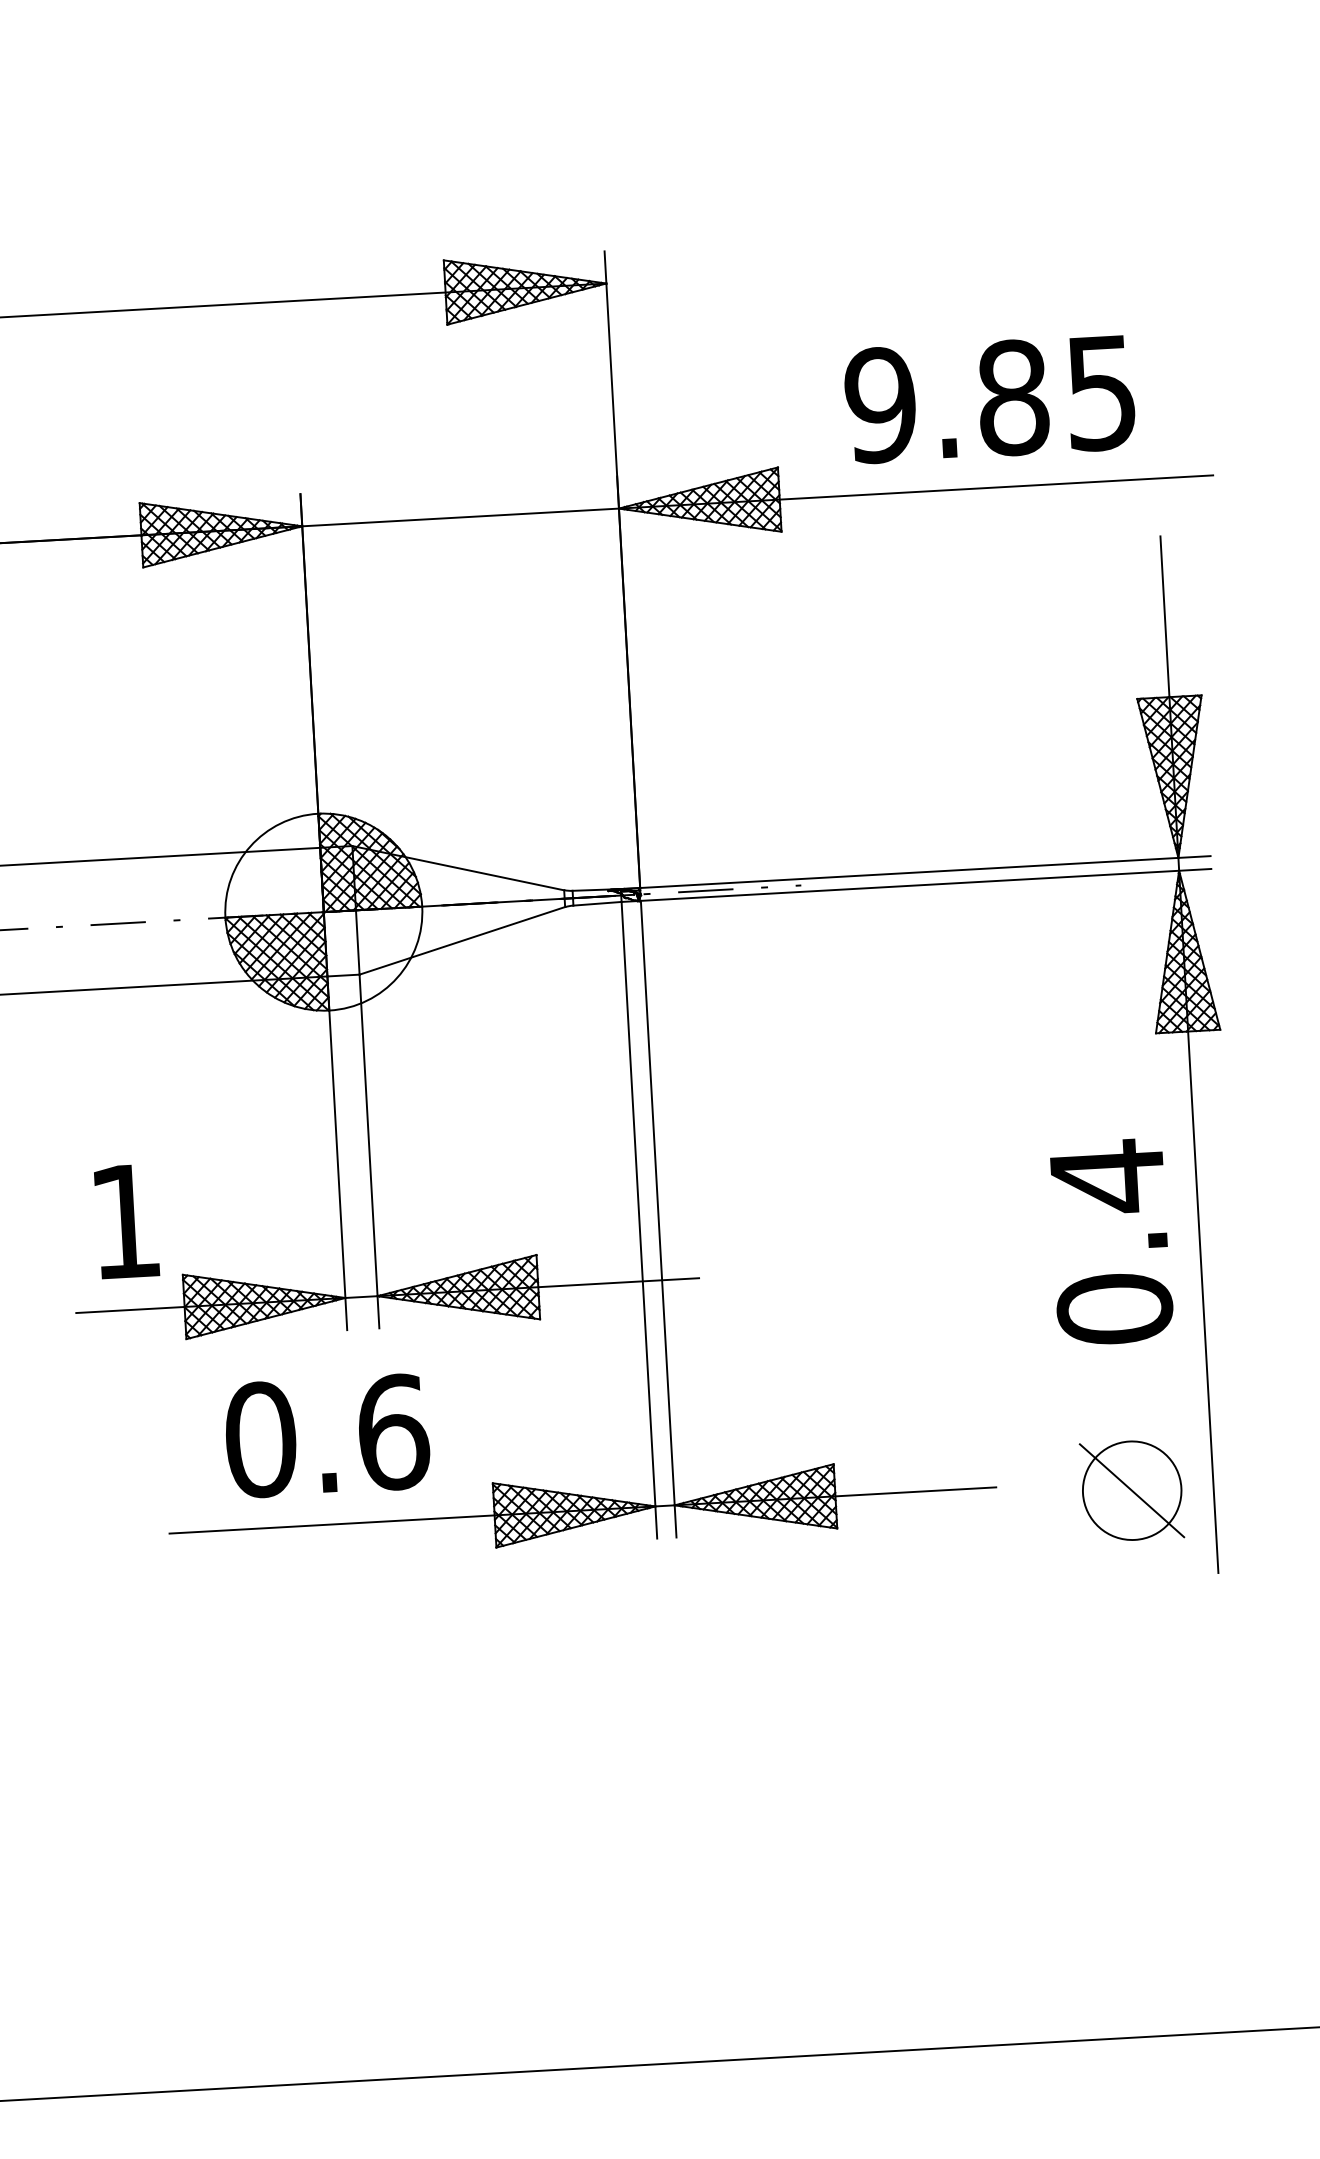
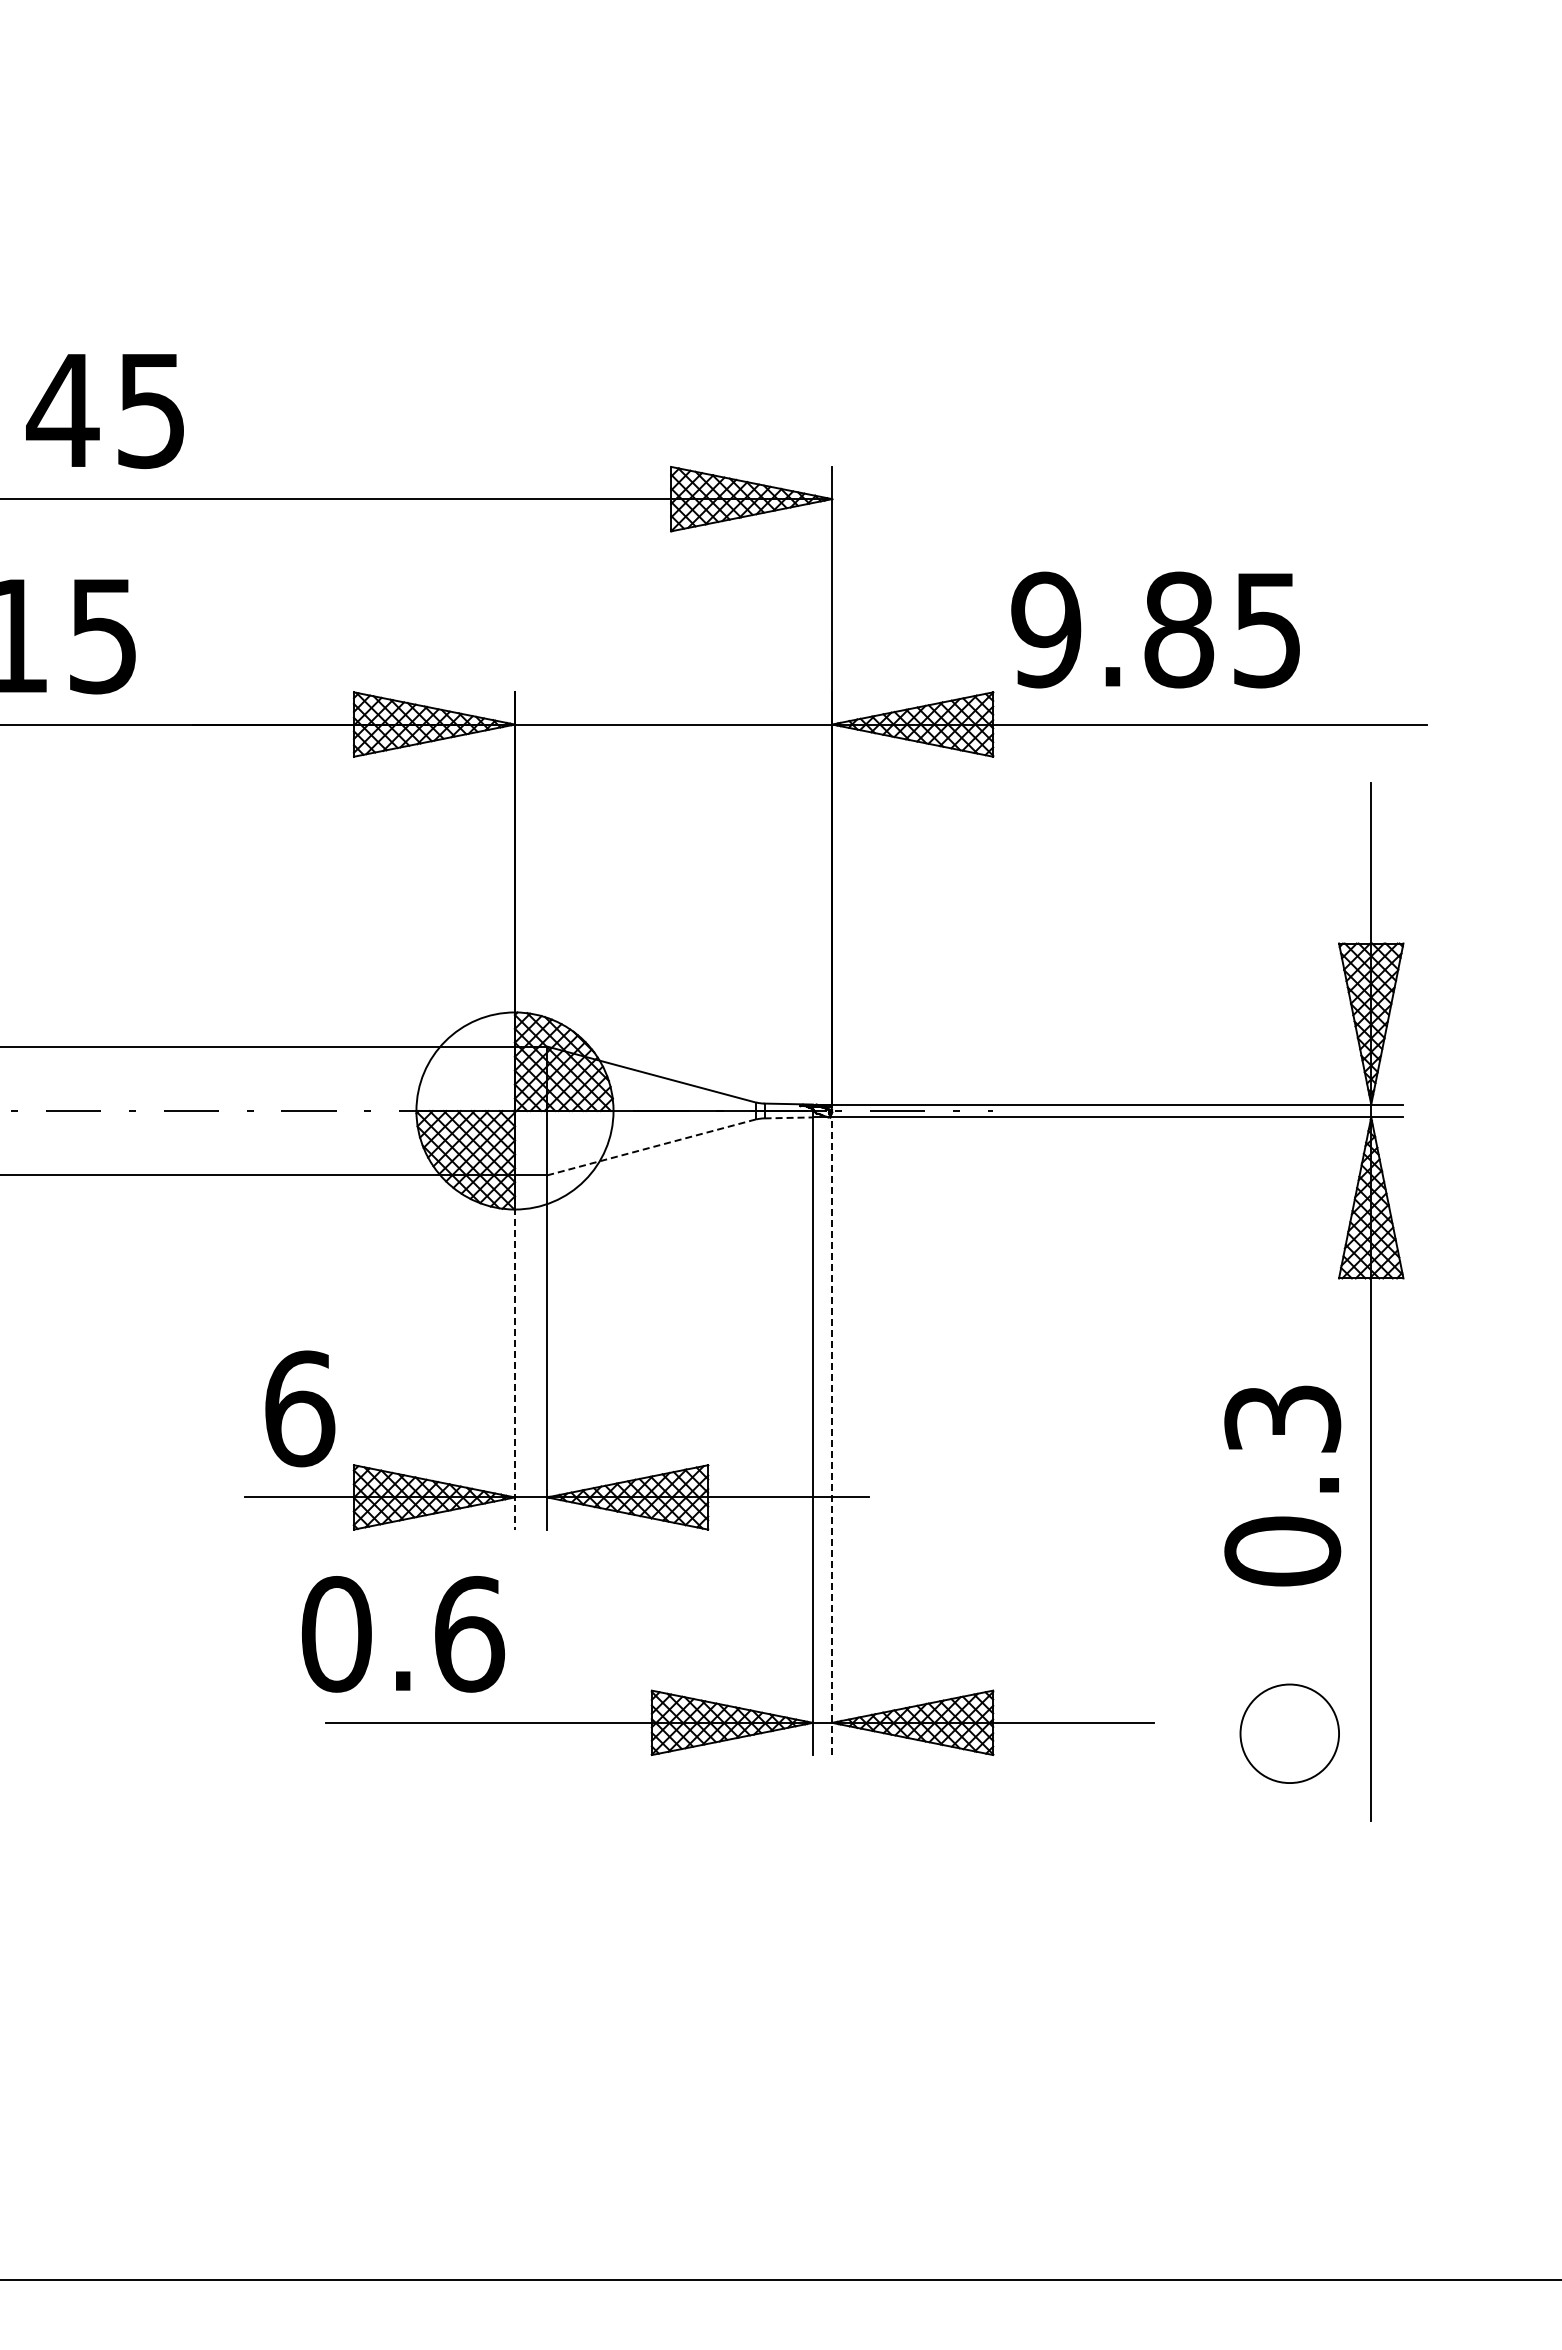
text: (989, 398) -> (1155, 629), moved
line: (598, 903) -> (789, 1117), solid -> dashed
line: (463, 940) -> (652, 1147), solid -> dashed
line: (336, 1154) -> (514, 1353), solid -> dashed
text: (1107, 1177) -> (1282, 1419), 0.4 -> 0.3
line: (659, 1219) -> (832, 1436), solid -> dashed
text: (126, 1221) -> (300, 1408), 1 -> 6
text: (327, 1436) -> (403, 1634), moved
line: (1131, 1490) -> (1289, 1733), removed

